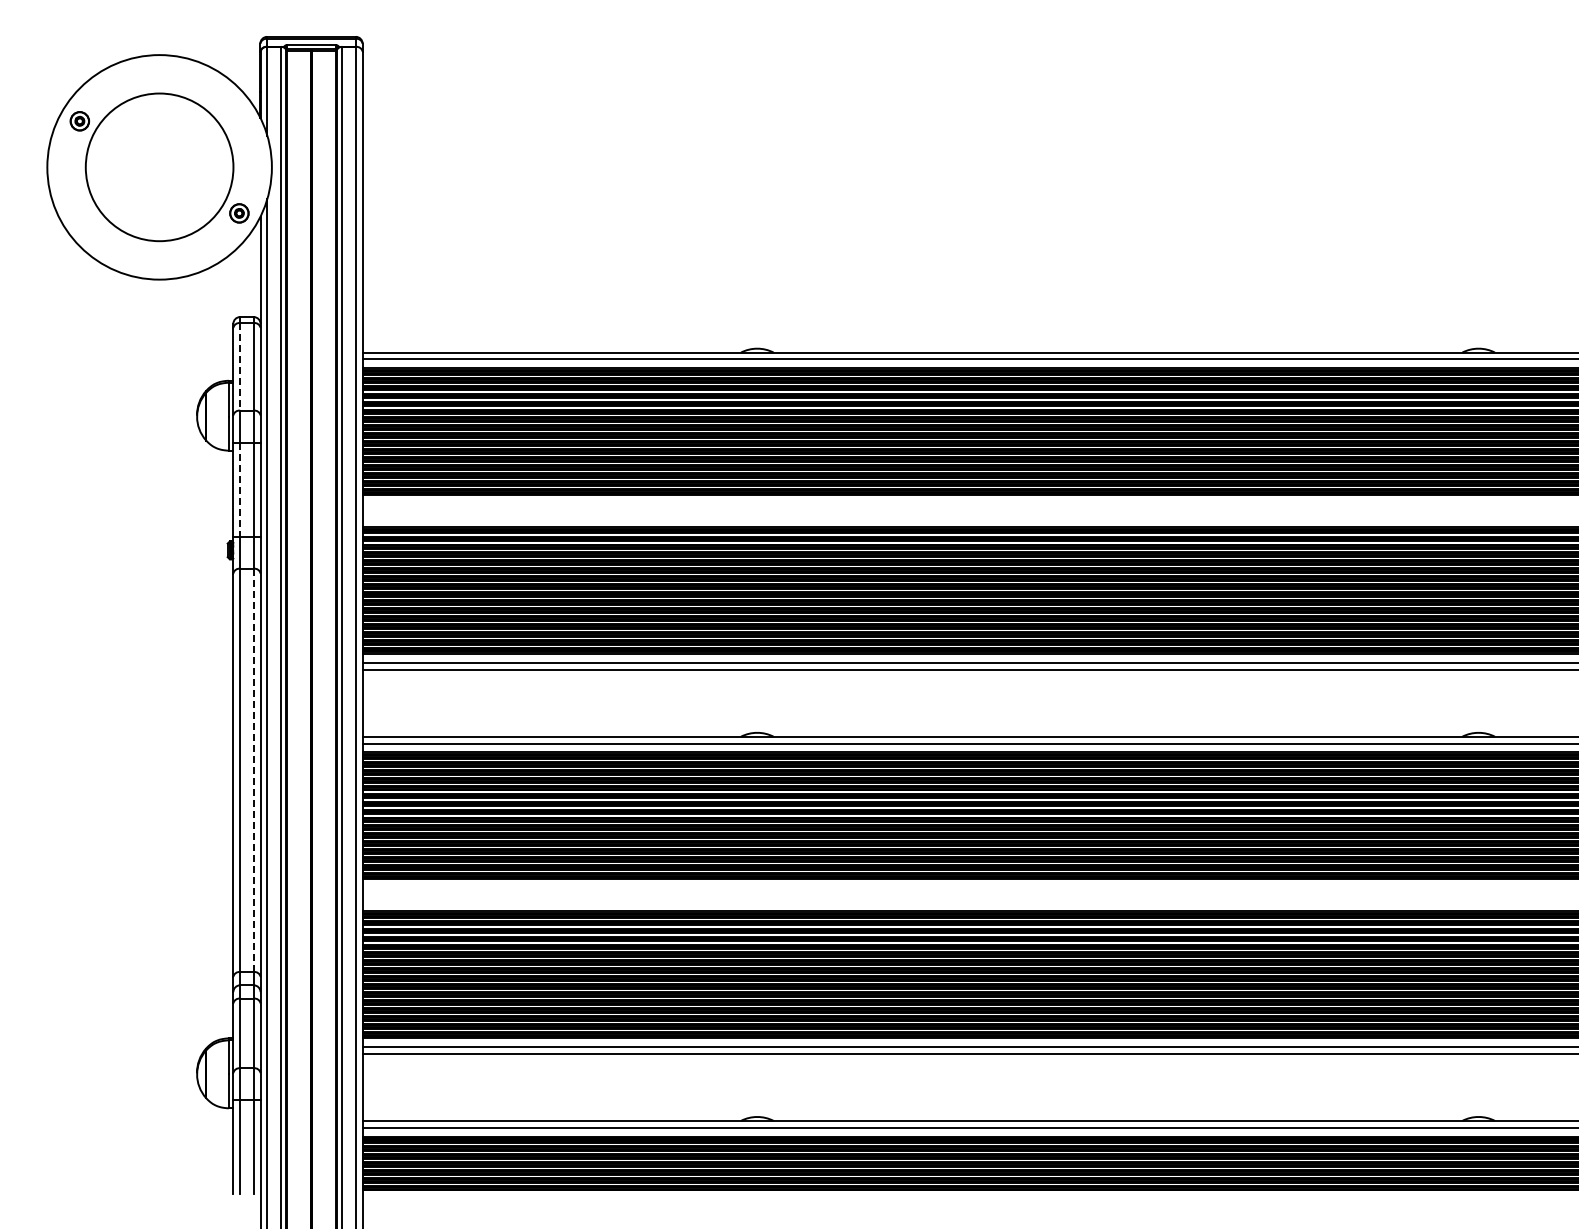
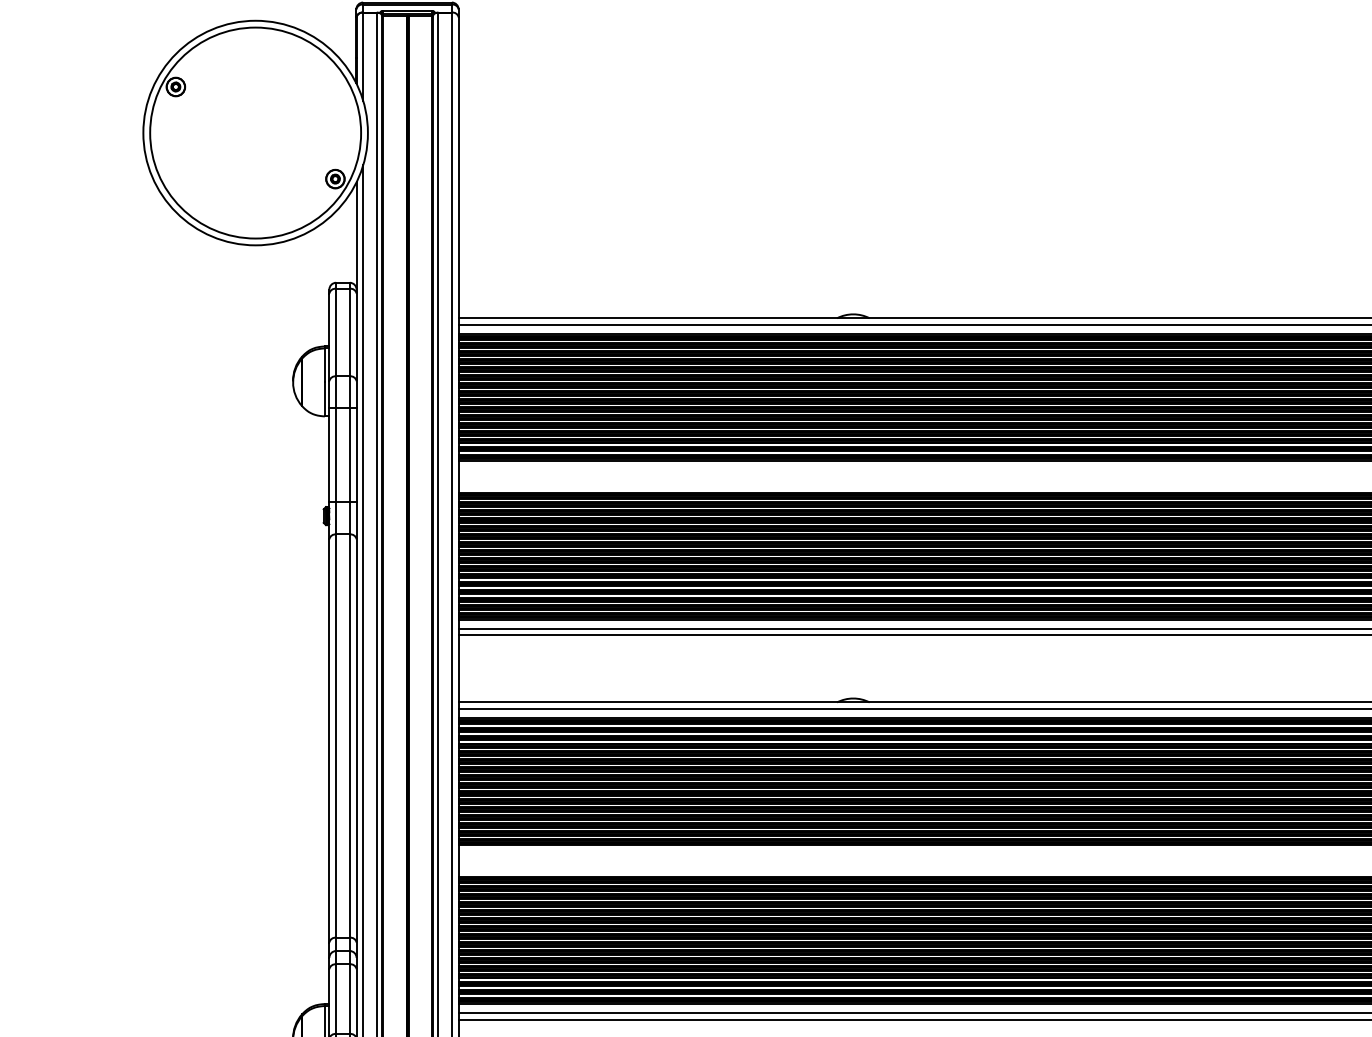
circle: (159, 166) -> (255, 132), size x1.43
line: (240, 366) -> (336, 332), dashed -> solid
line: (240, 489) -> (336, 455), dashed -> solid
line: (253, 770) -> (349, 736), dashed -> solid

